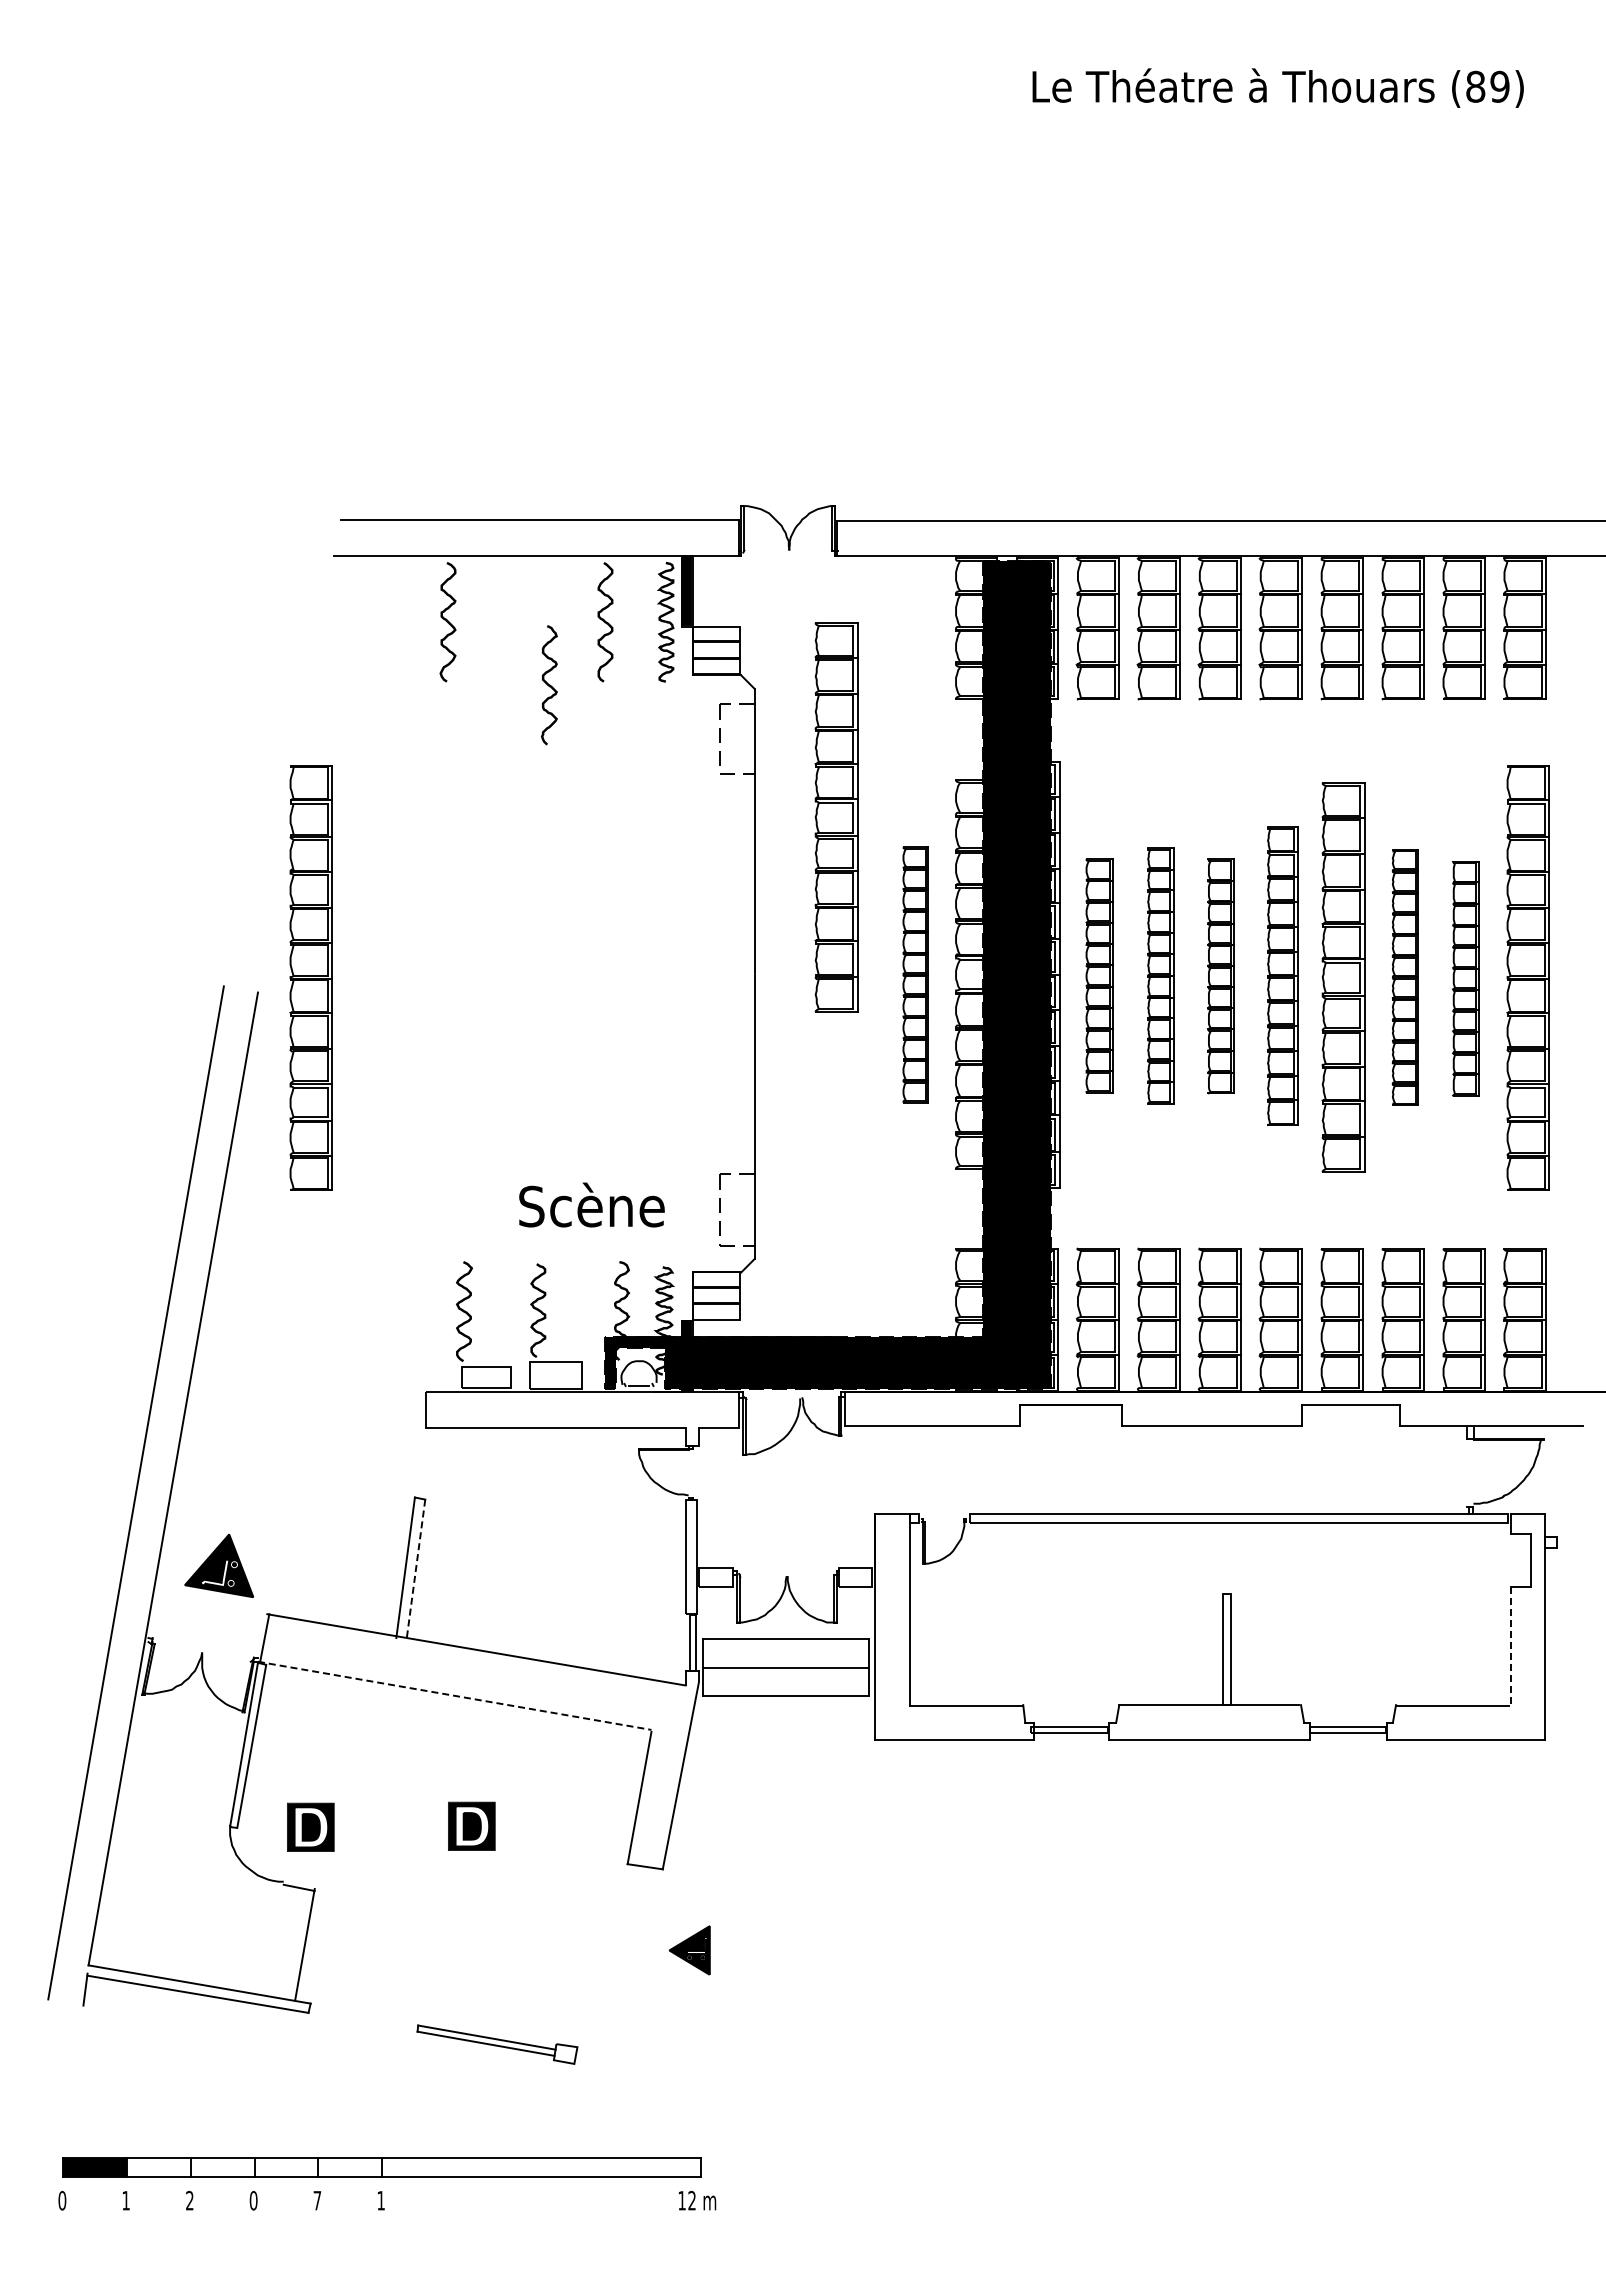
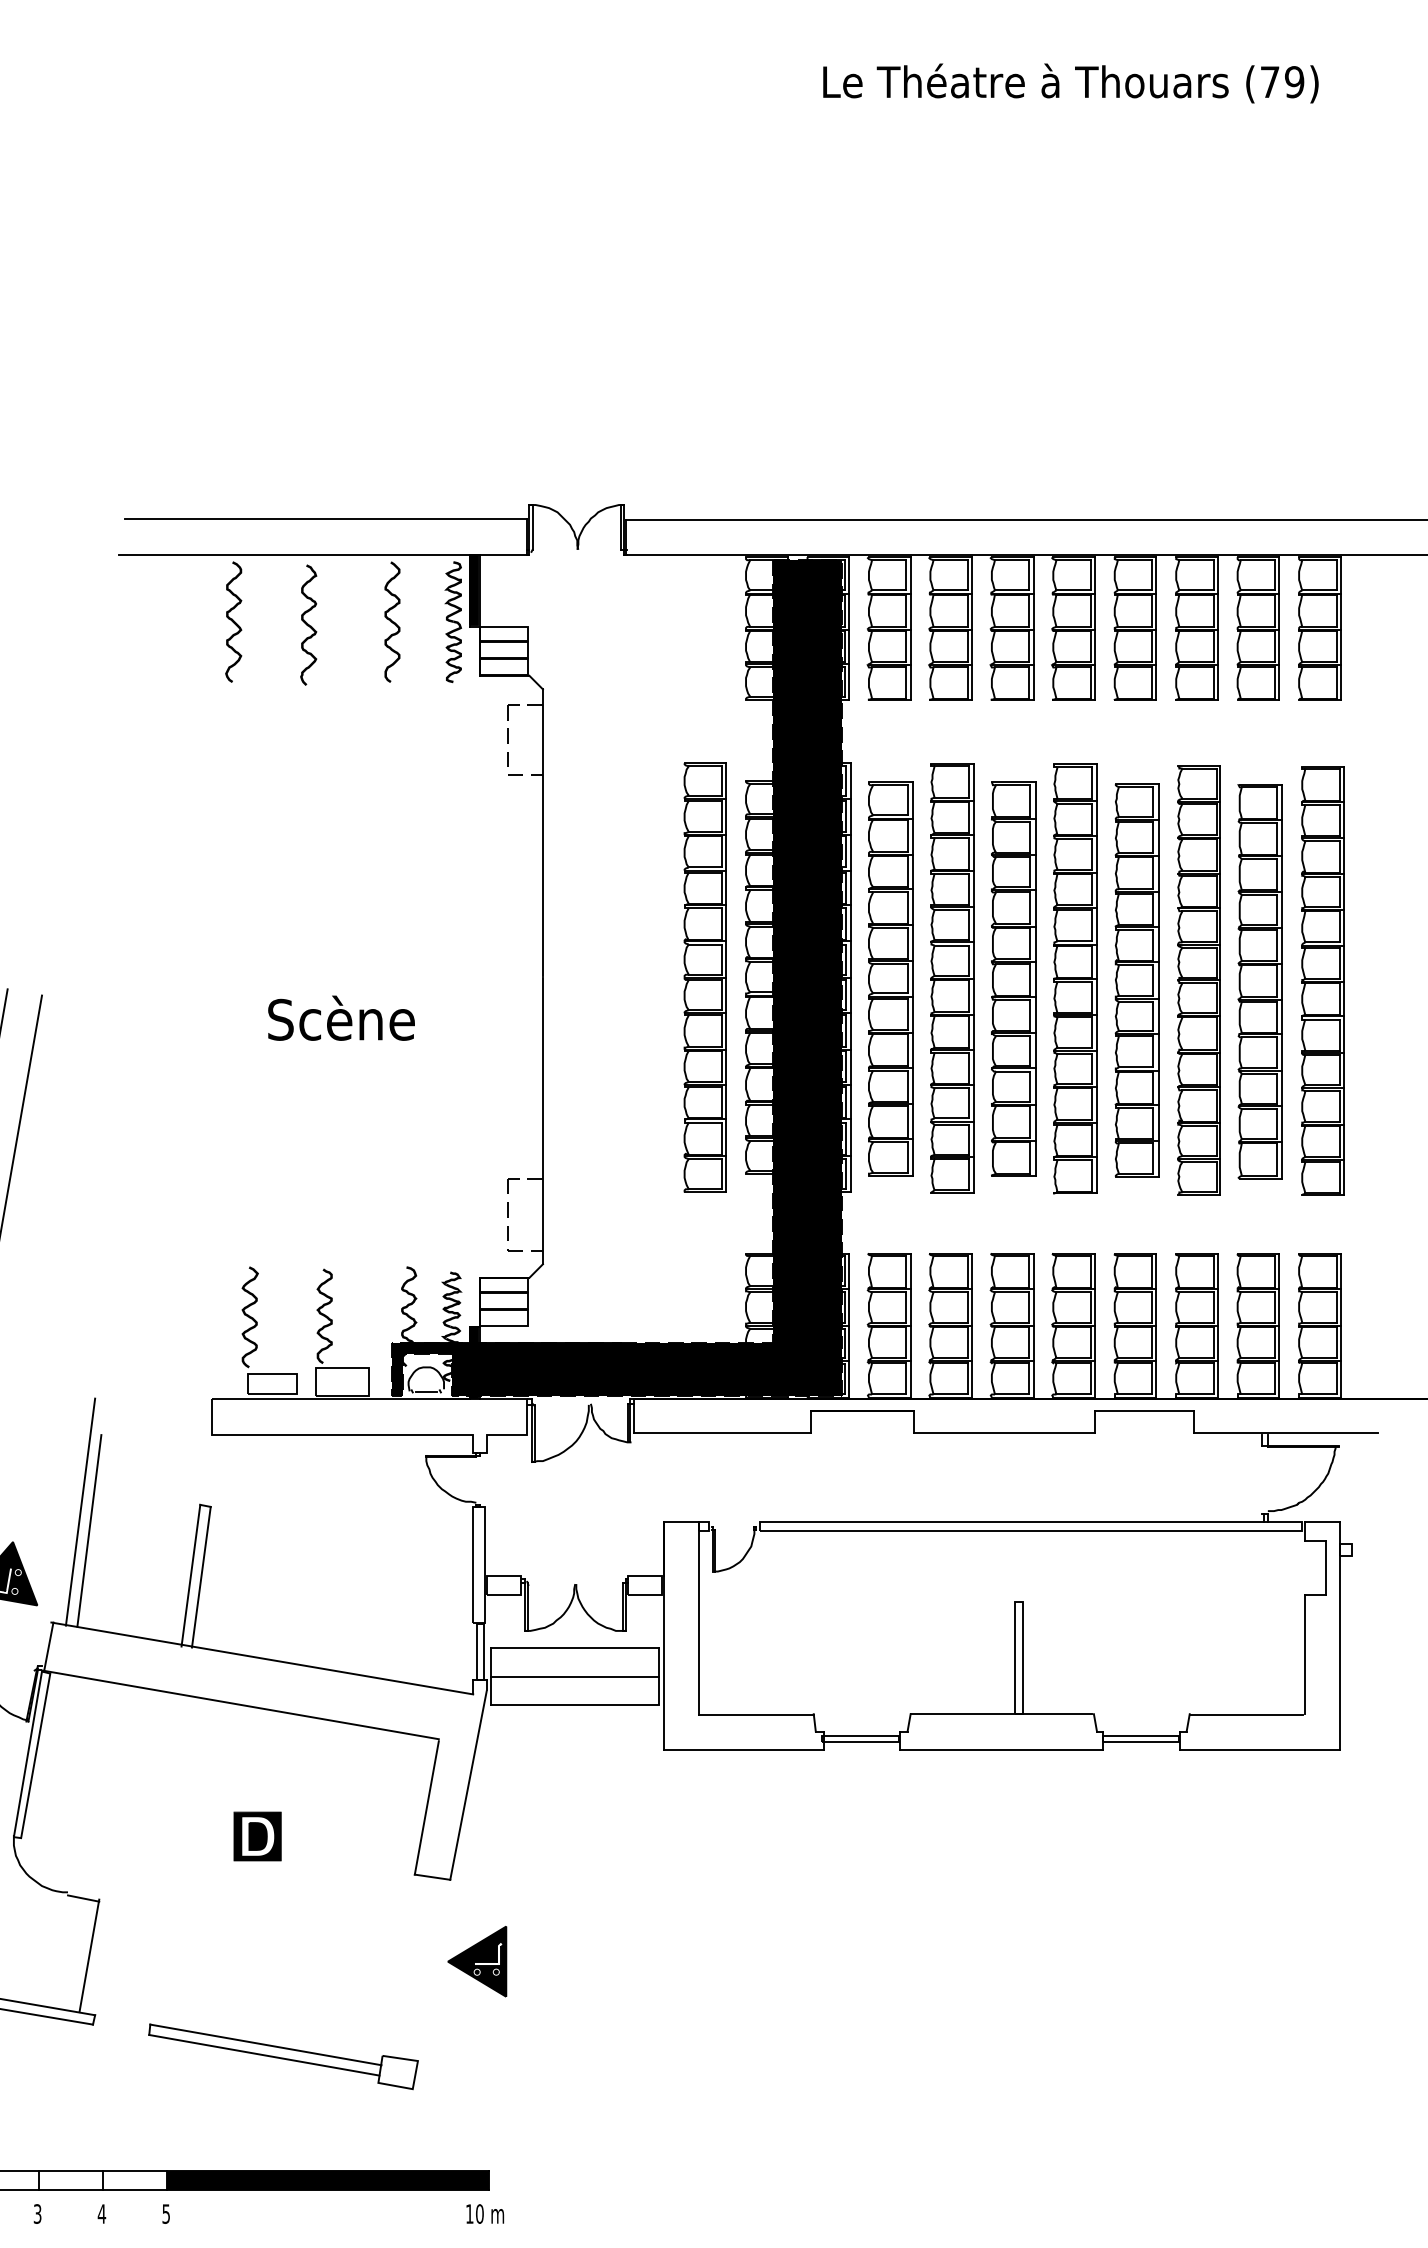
text: (1475, 86) -> (1269, 81), (89) -> (79)
curve: (549, 685) -> (308, 625), moved
part: (836, 817) -> (625, 819), removed
part: (915, 974) -> (705, 977), size x1.67
part: (1099, 975) -> (890, 978), size x1.67
part: (1160, 975) -> (952, 978), size x1.67
part: (1282, 975) -> (1075, 978), size x1.43
part: (1220, 976) -> (1012, 979), size x1.67
part: (310, 977) -> (94, 980), removed
part: (1404, 977) -> (1198, 980), size x1.67
part: (1465, 978) -> (1259, 981), size x1.67
text: (591, 1204) -> (341, 1017), moved
line: (295, 1504) -> (79, 1511), added
line: (304, 1523) -> (88, 1531), added
line: (415, 1569) -> (200, 1577), dashed -> solid
line: (1510, 1646) -> (1305, 1655), dashed -> solid
line: (454, 1695) -> (240, 1704), dashed -> solid
part: (310, 1826) -> (94, 1836), removed
part: (689, 1950) -> (477, 1961), size x1.43
part: (497, 2044) -> (283, 2056), size x1.67
fill: (541, 2166) -> (327, 2179), added
text: (253, 2200) -> (37, 2213), 0 -> 3
text: (317, 2200) -> (102, 2213), 7 -> 4
text: (380, 2200) -> (165, 2213), 1 -> 5
text: (692, 2200) -> (480, 2213), 12 -> 10

